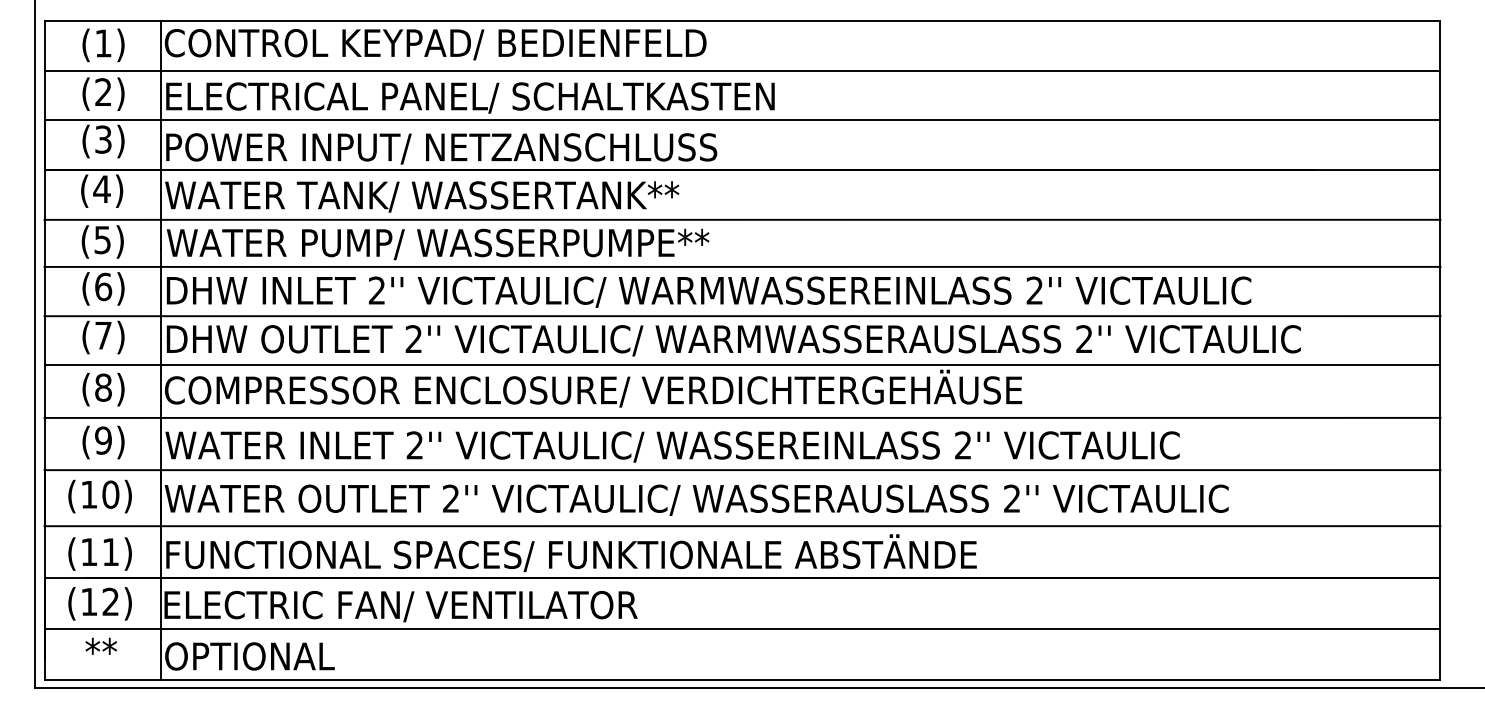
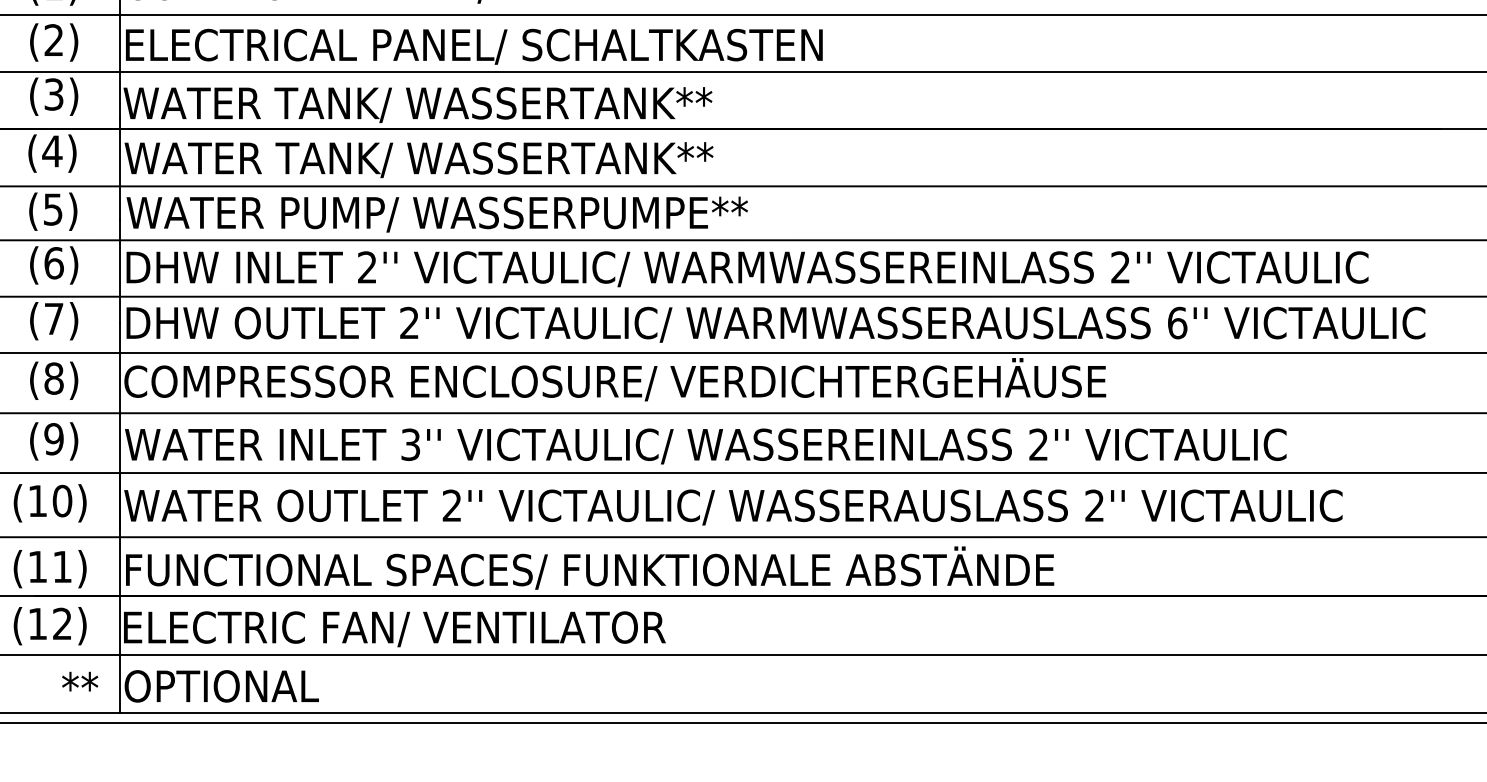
text: (440, 148) -> (439, 104), POWER INPUT/ NETZANSCHLUSS -> WATER TANK/ WASSERTANK**
text: (1084, 339) -> (1177, 323), 2'' -> 6''
text: (414, 445) -> (410, 444), 2'' -> 3''
text: (100, 645) -> (79, 680), moved

